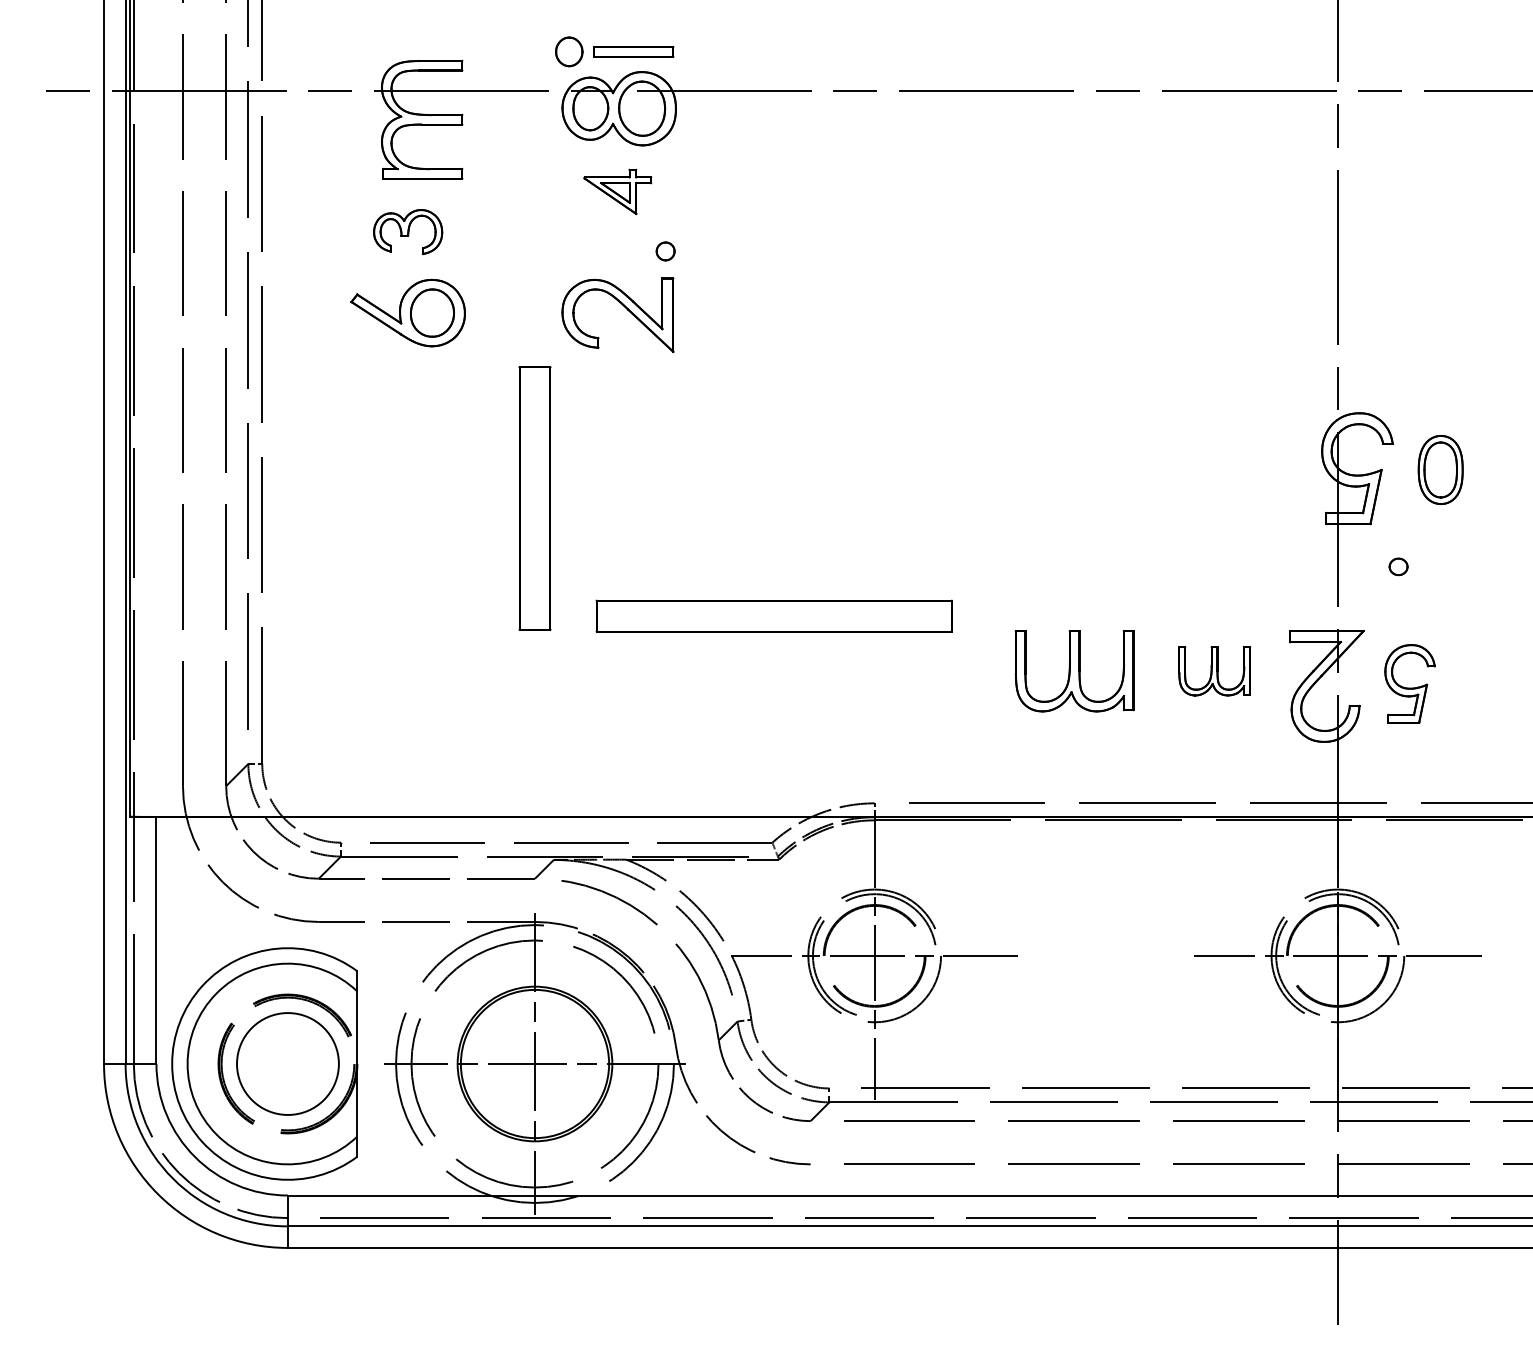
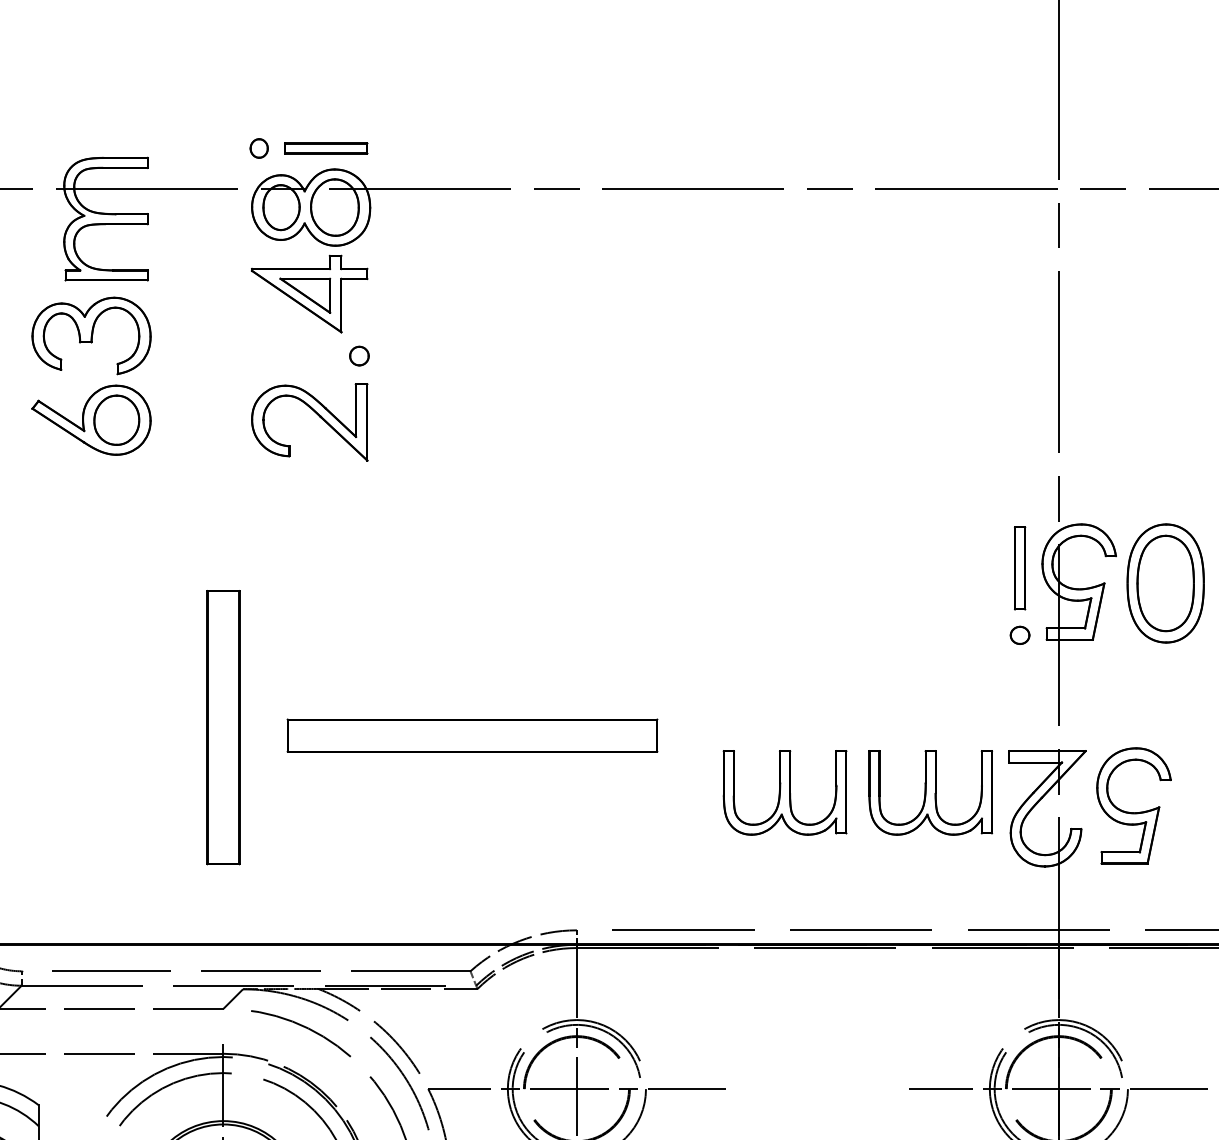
part: (569, 51) -> (259, 148), size x0.62
part: (617, 191) -> (309, 293), size x1.67
part: (407, 231) -> (90, 335), size x1.67
part: (1300, 454) -> (1019, 567), added
part: (1440, 469) -> (1165, 582), size x1.67
part: (534, 498) -> (222, 727), moved
part: (1398, 566) -> (1019, 635), moved
part: (1214, 671) -> (930, 793), size x1.67
part: (1409, 683) -> (1133, 805), size x1.43

